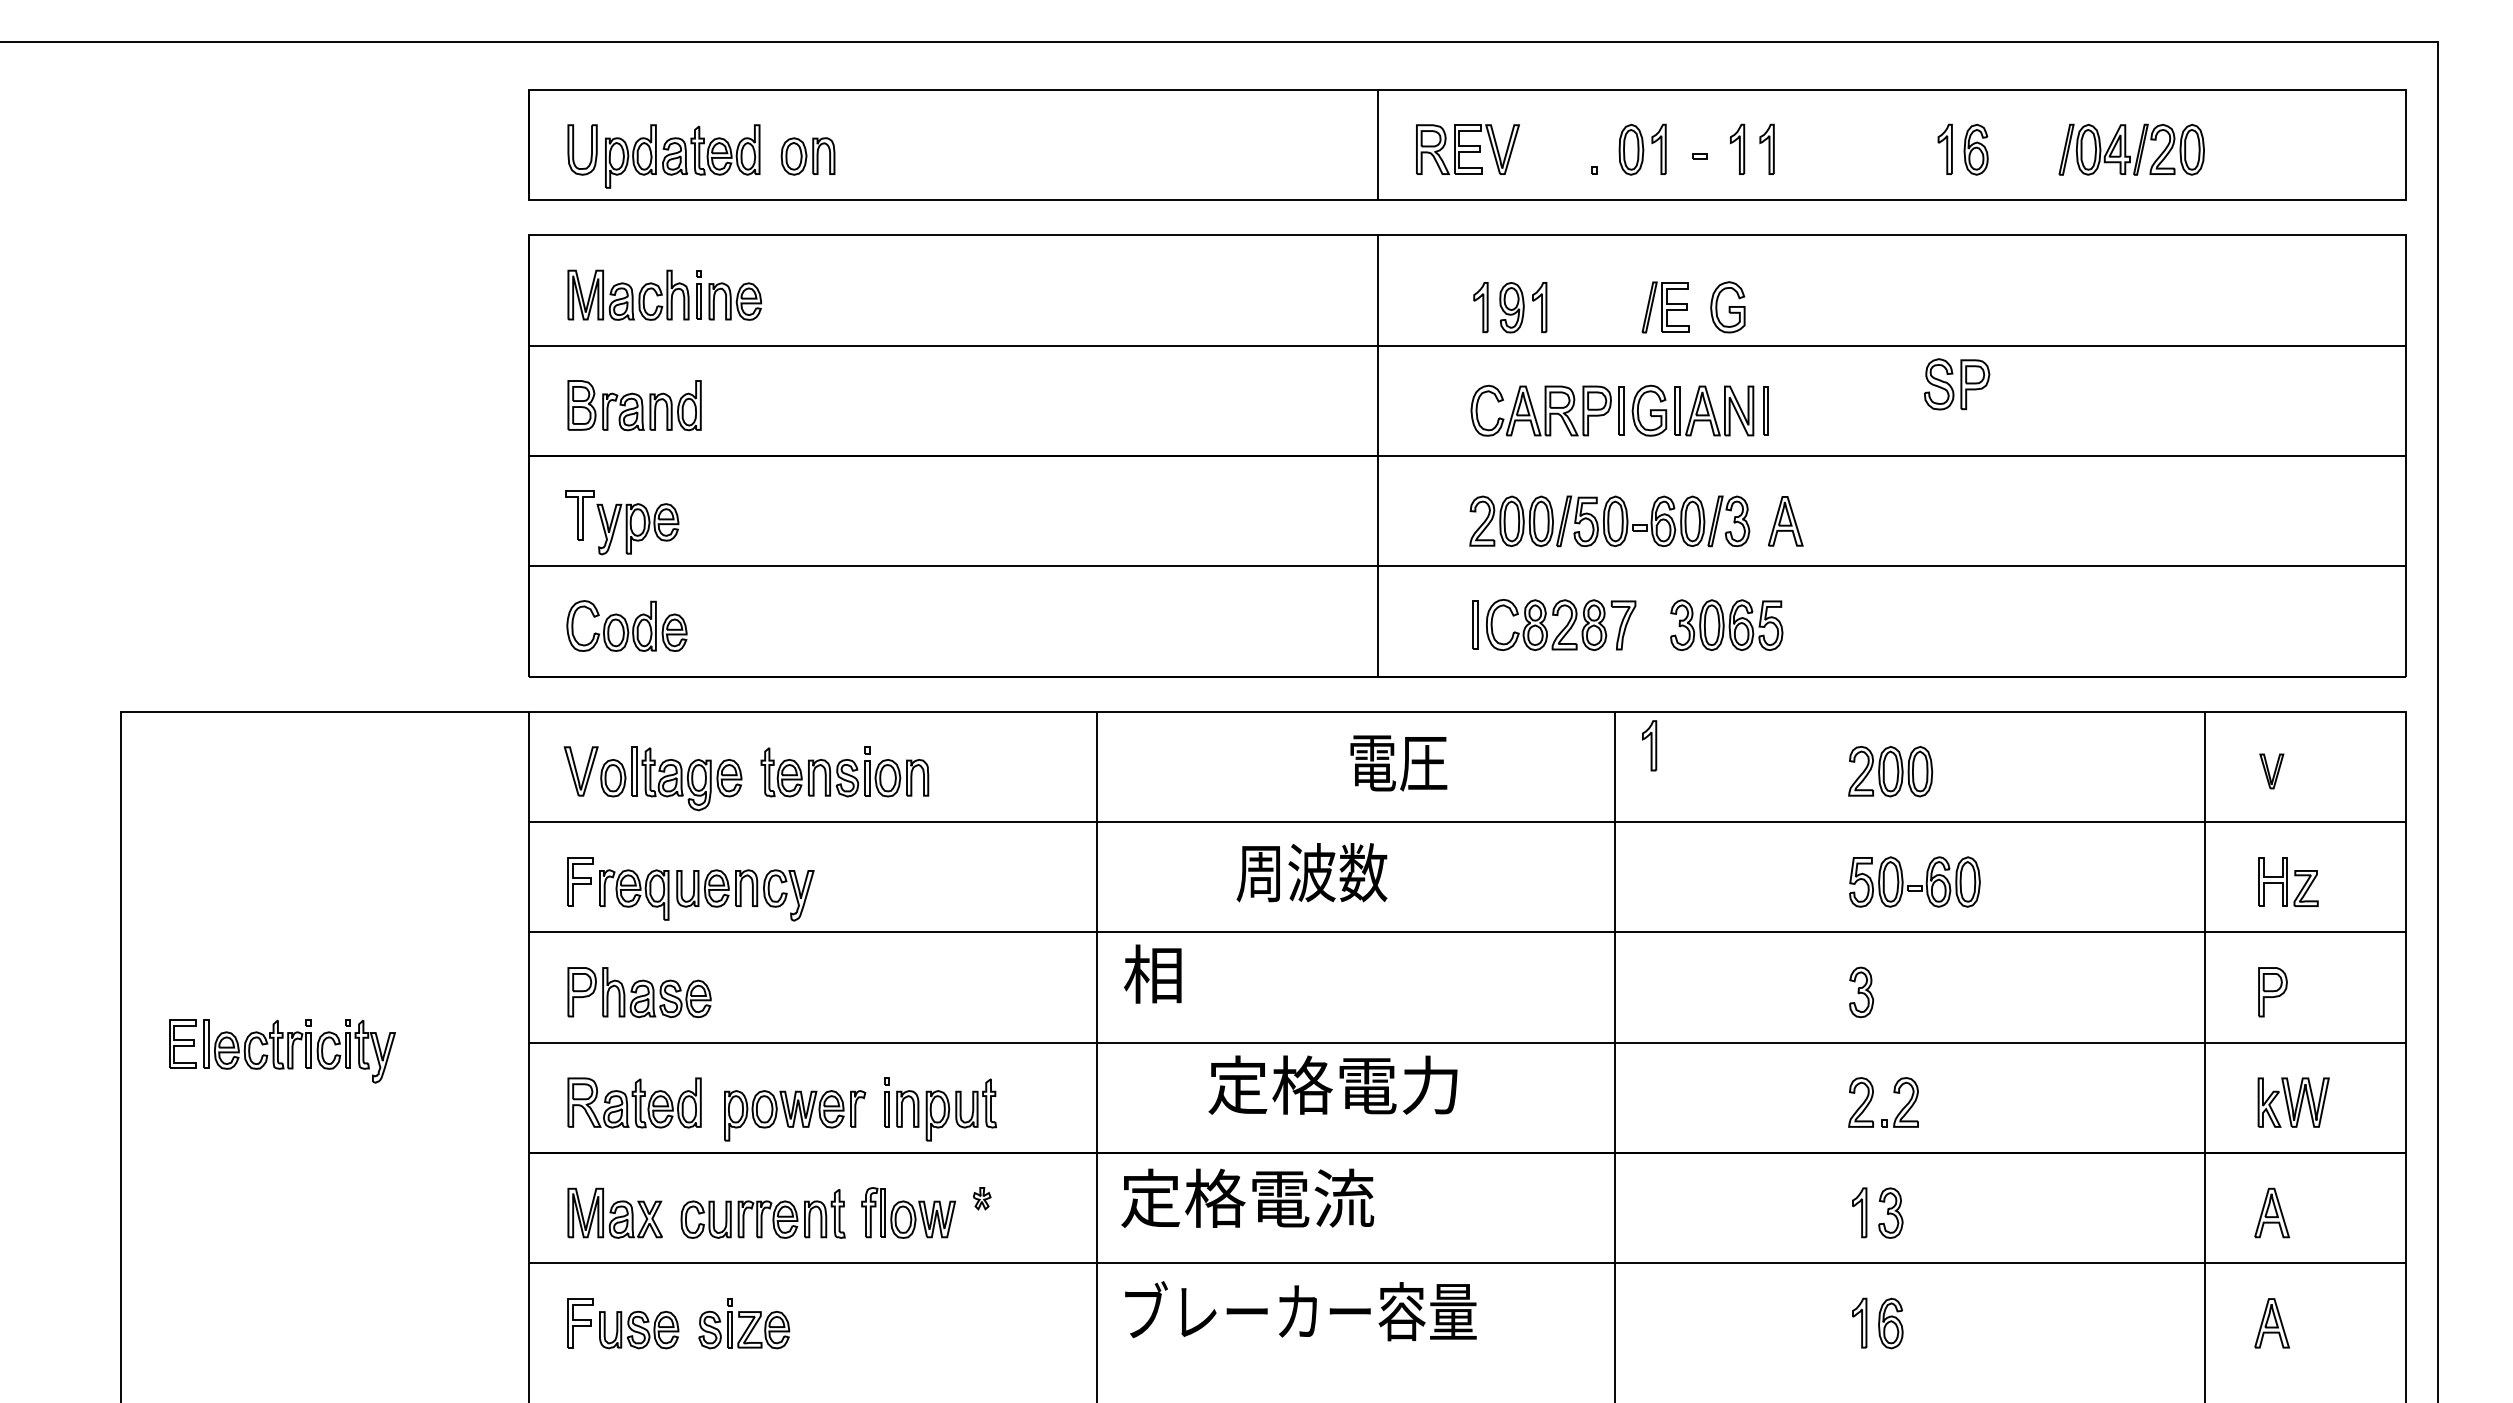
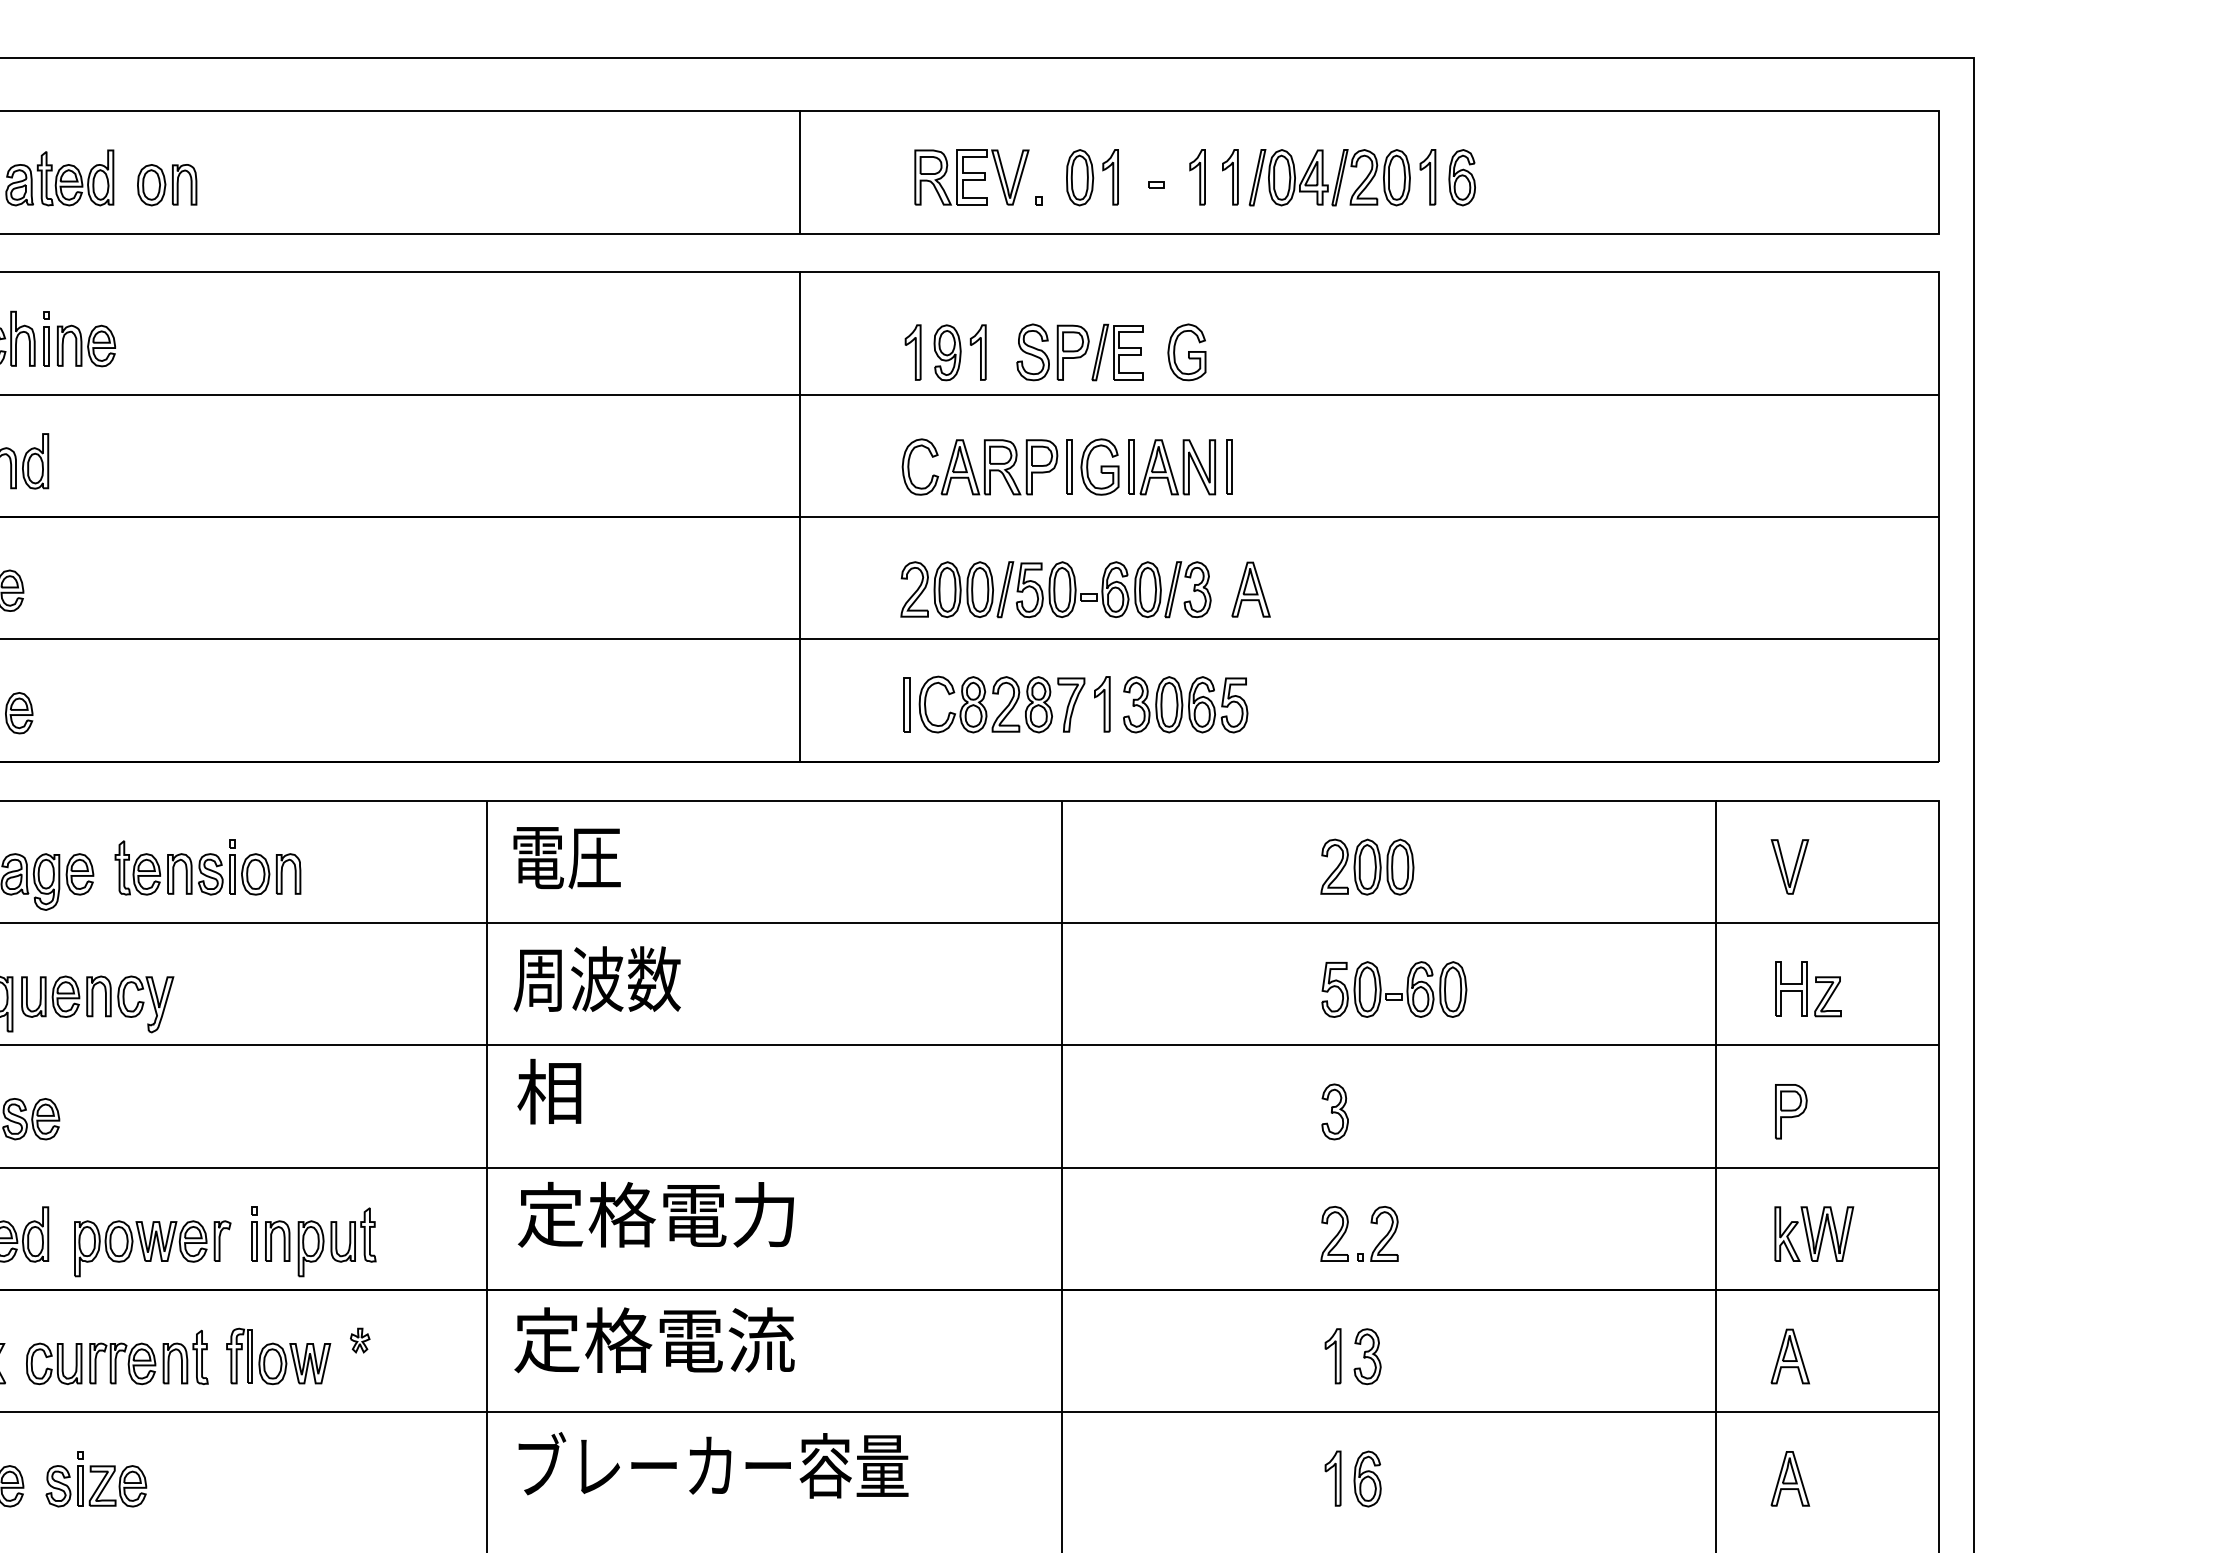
part: (1468, 149) -> (972, 177), moved
part: (2131, 149) -> (1329, 177), moved
part: (1956, 384) -> (1052, 352), moved
part: (1649, 745) -> (1102, 704), moved
text: (1398, 763) -> (566, 858), moved
part: (2271, 771) -> (1789, 867), size x1.43
text: (1311, 872) -> (596, 978), moved
text: (1332, 1084) -> (655, 1214), moved

